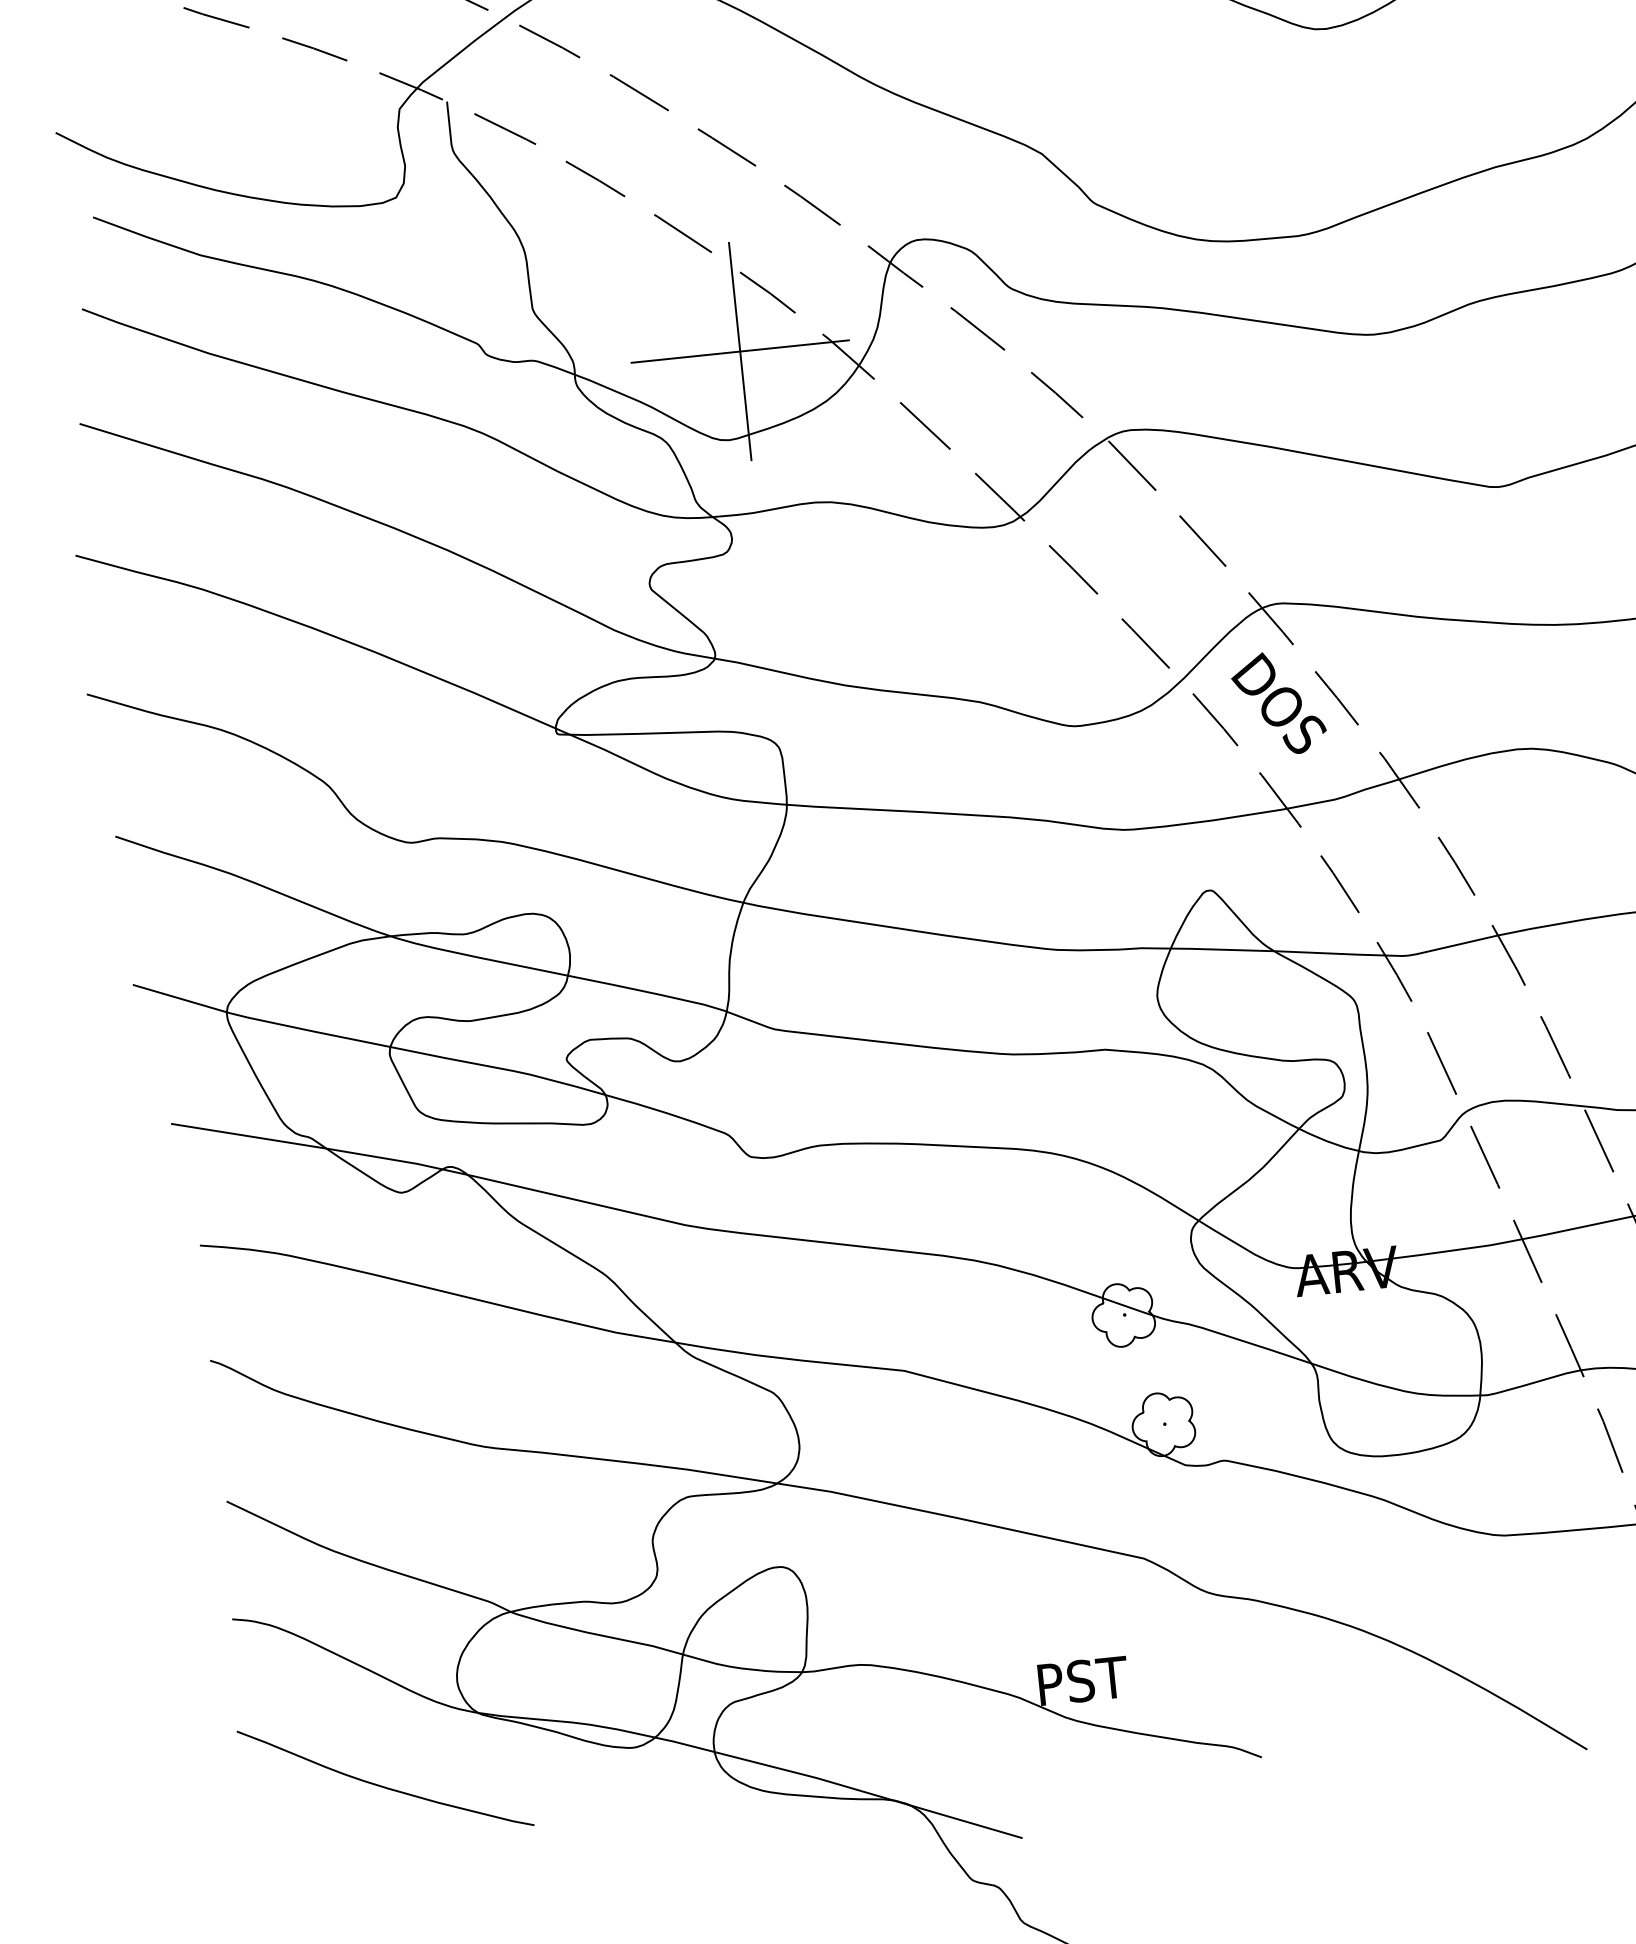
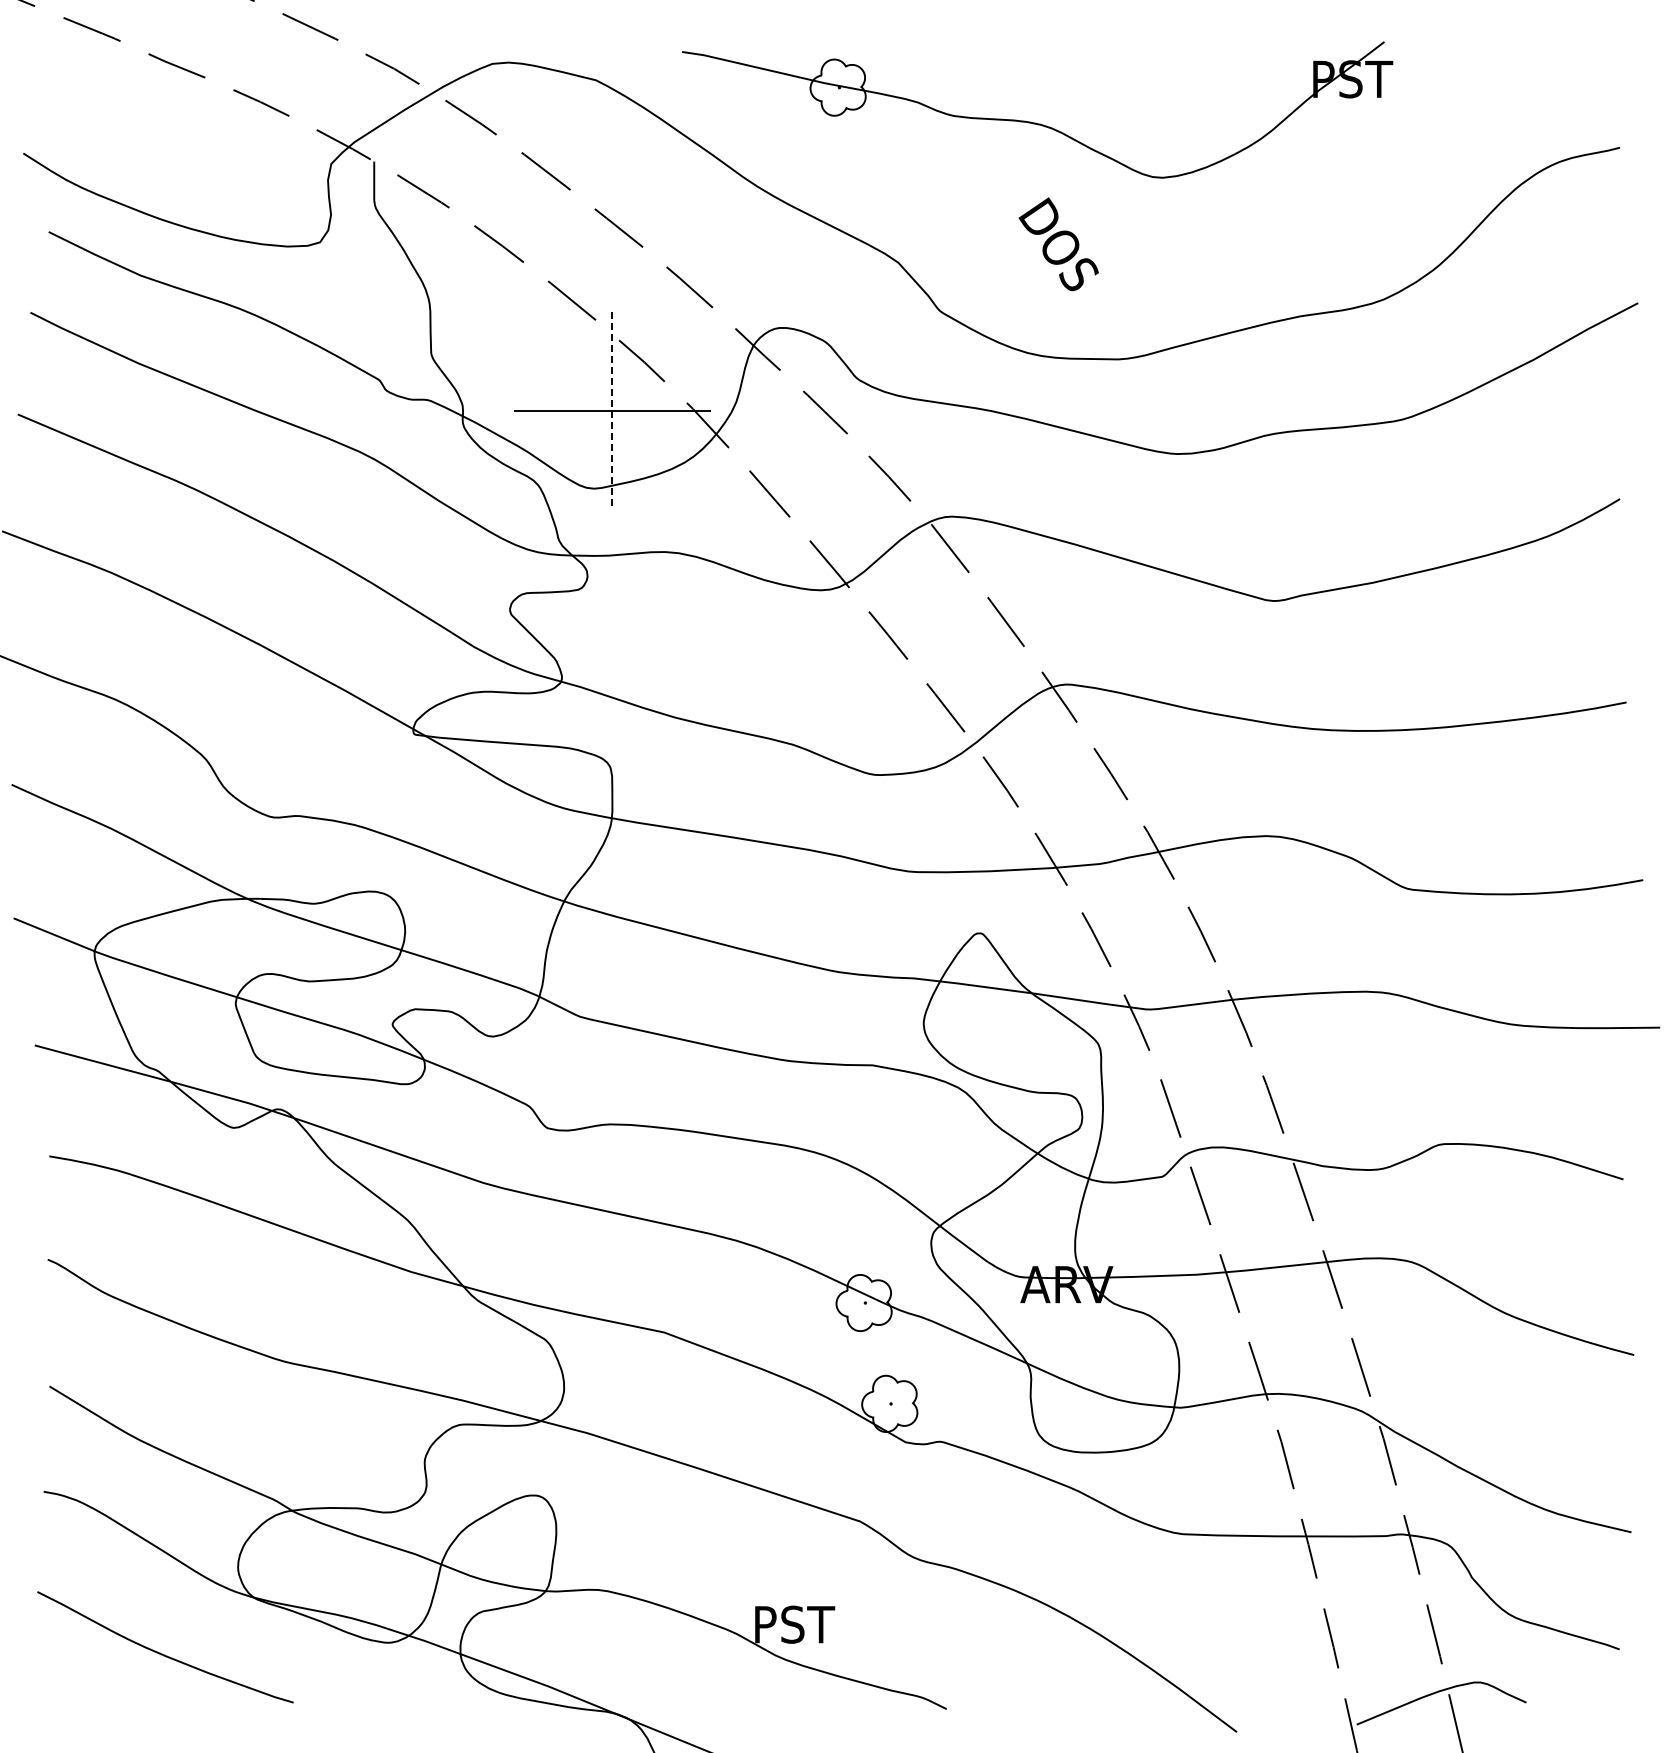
line: (740, 352) -> (612, 411), solid -> dashed
text: (1278, 703) -> (1058, 244), moved

